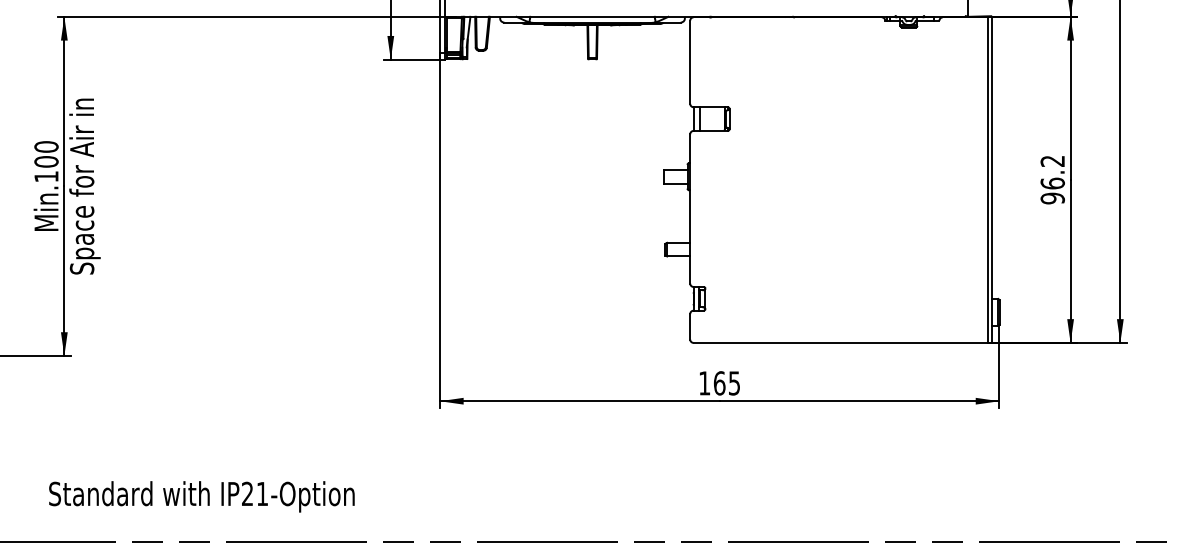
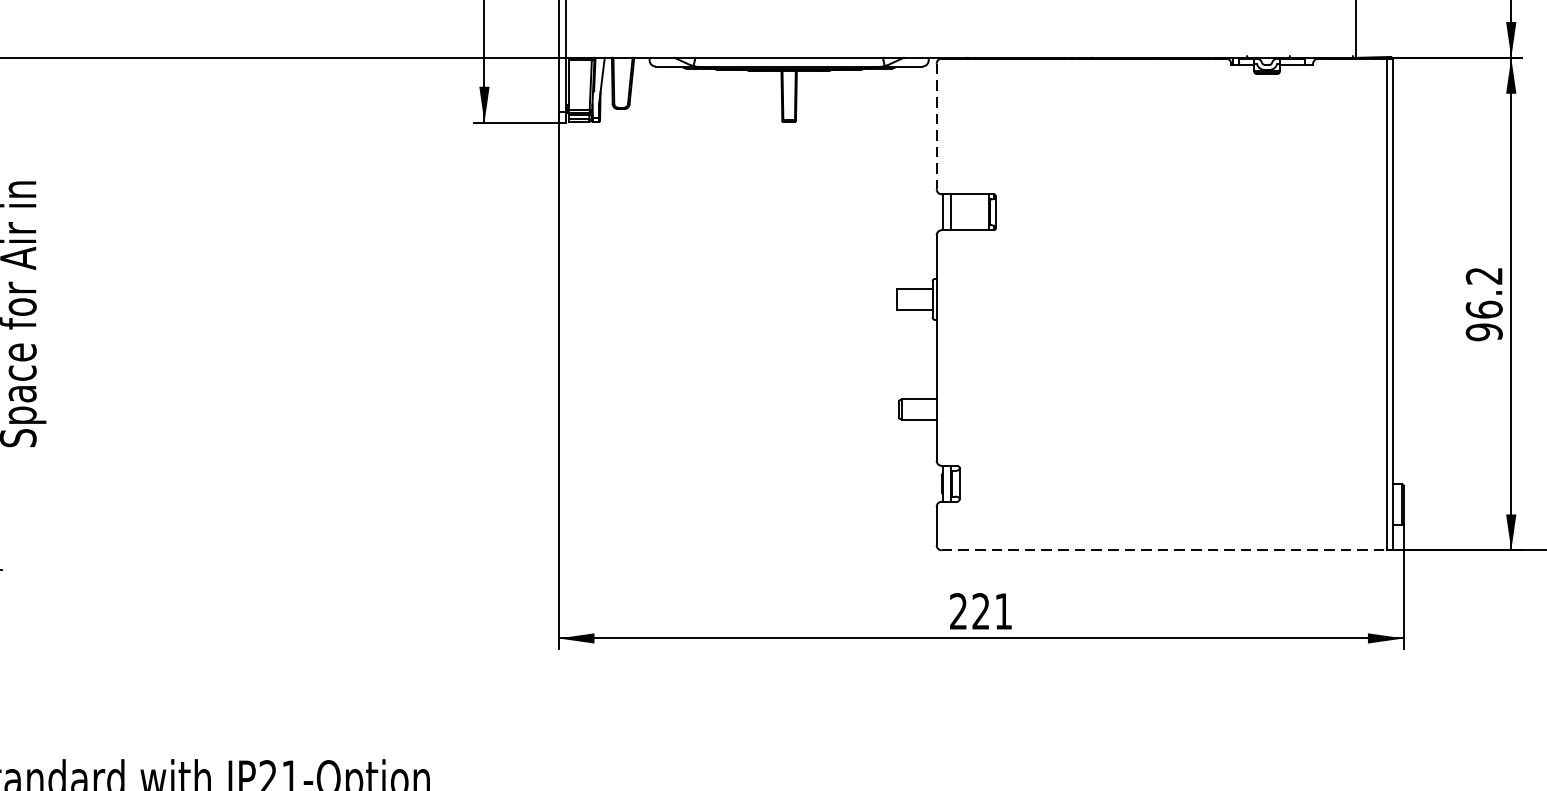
line: (690, 62) -> (937, 126), solid -> dashed
line: (843, 342) -> (1168, 549), solid -> dashed
text: (719, 383) -> (980, 611), 165 -> 221

